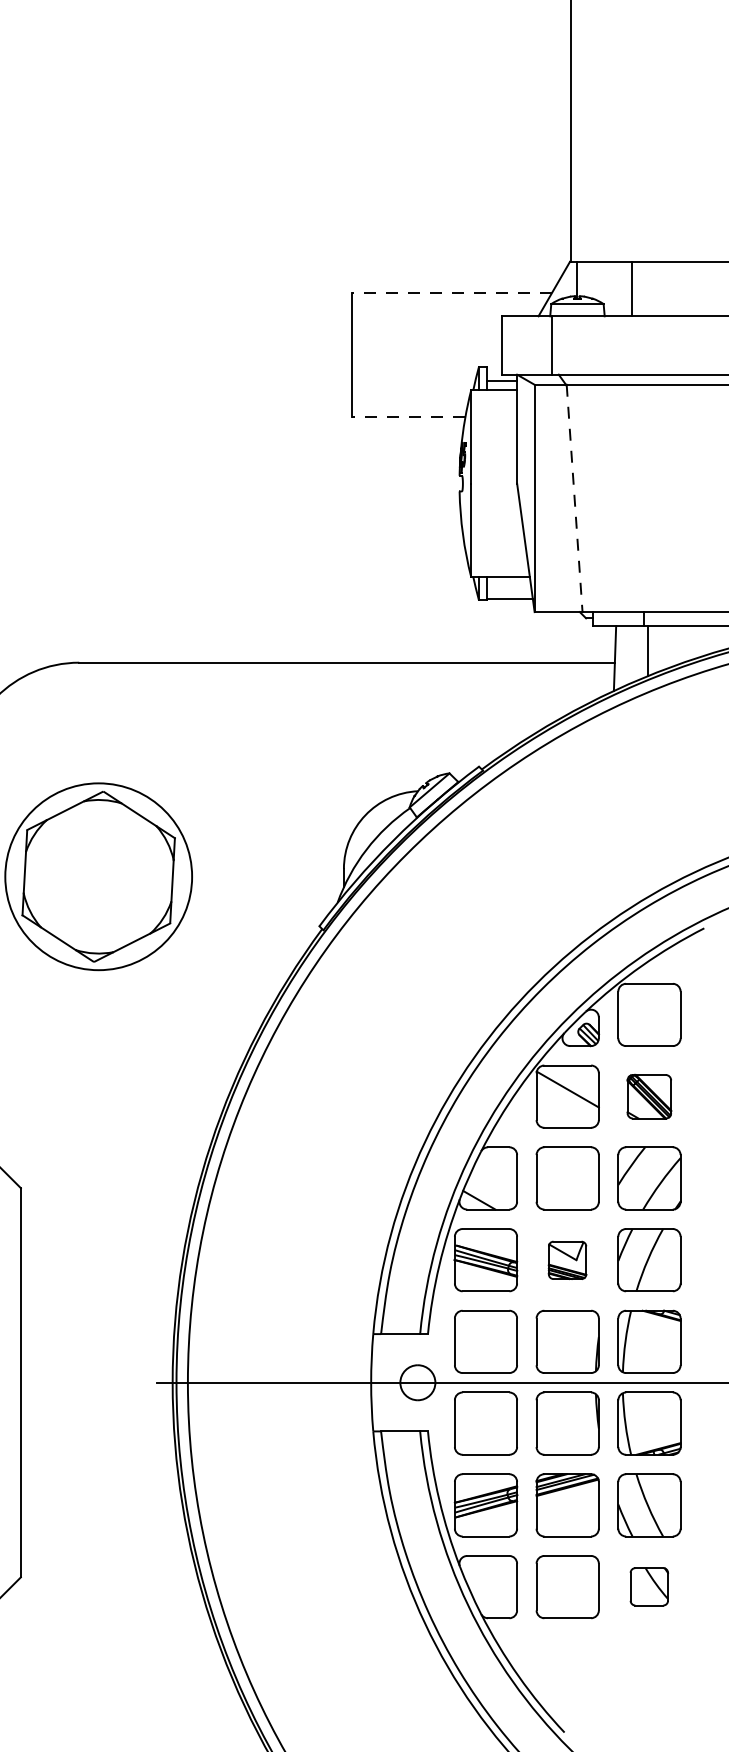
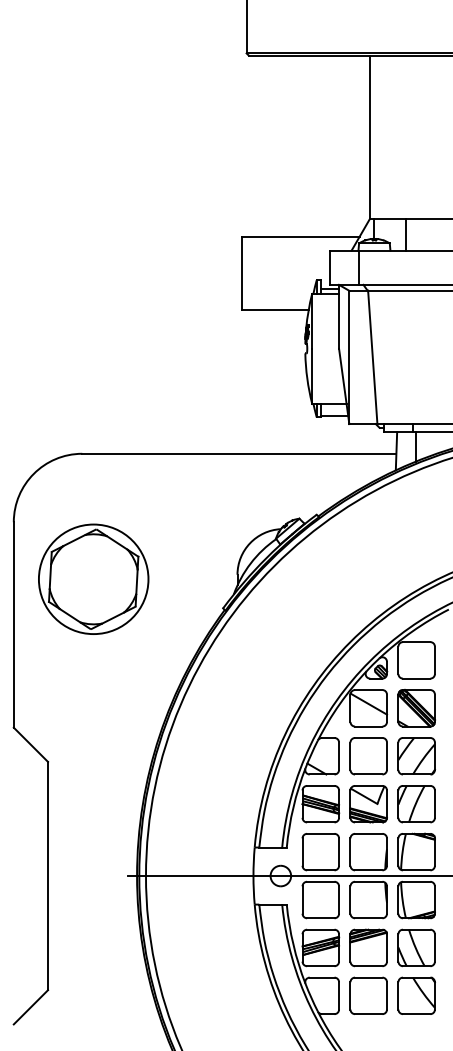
line: (451, 292) -> (300, 236), dashed -> solid
line: (407, 416) -> (274, 309), dashed -> solid
line: (574, 498) -> (372, 357), dashed -> solid
part: (649, 1097) -> (416, 708), size x1.43
part: (567, 1260) -> (368, 804), size x1.67
part: (649, 1586) -> (416, 995), size x1.67

